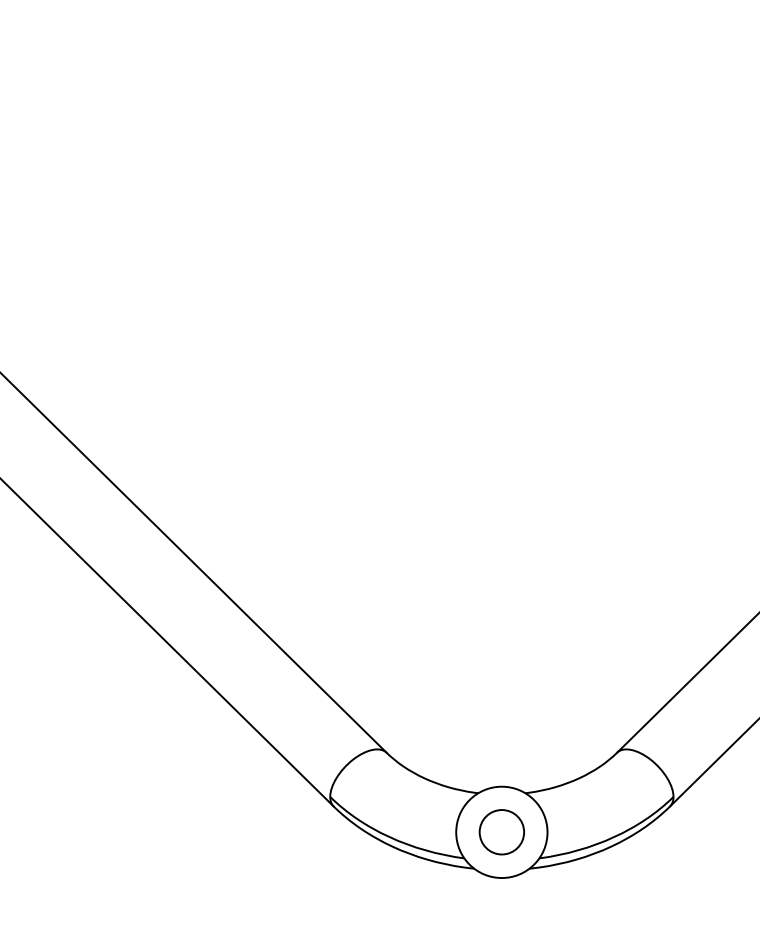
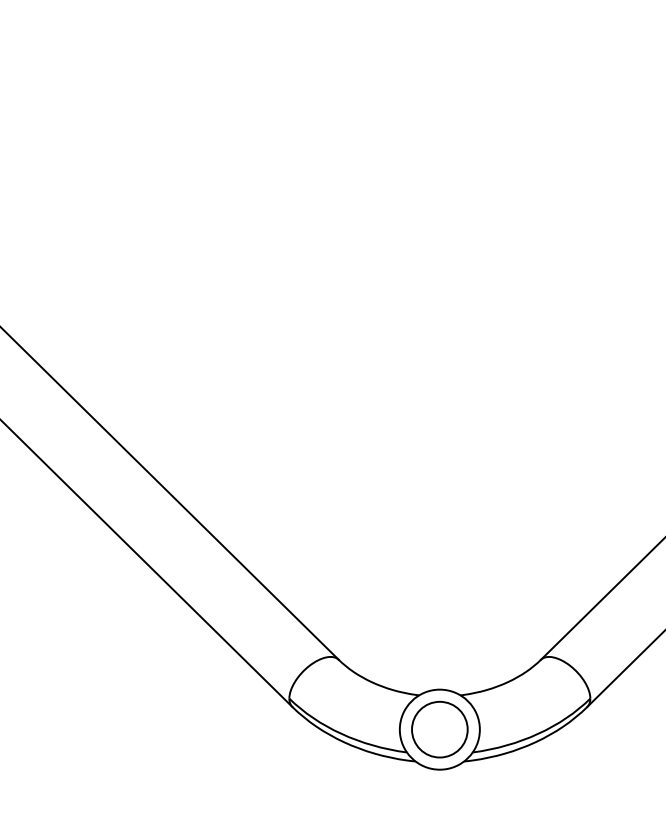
circle: (501, 831) -> (439, 728), size x1.43

